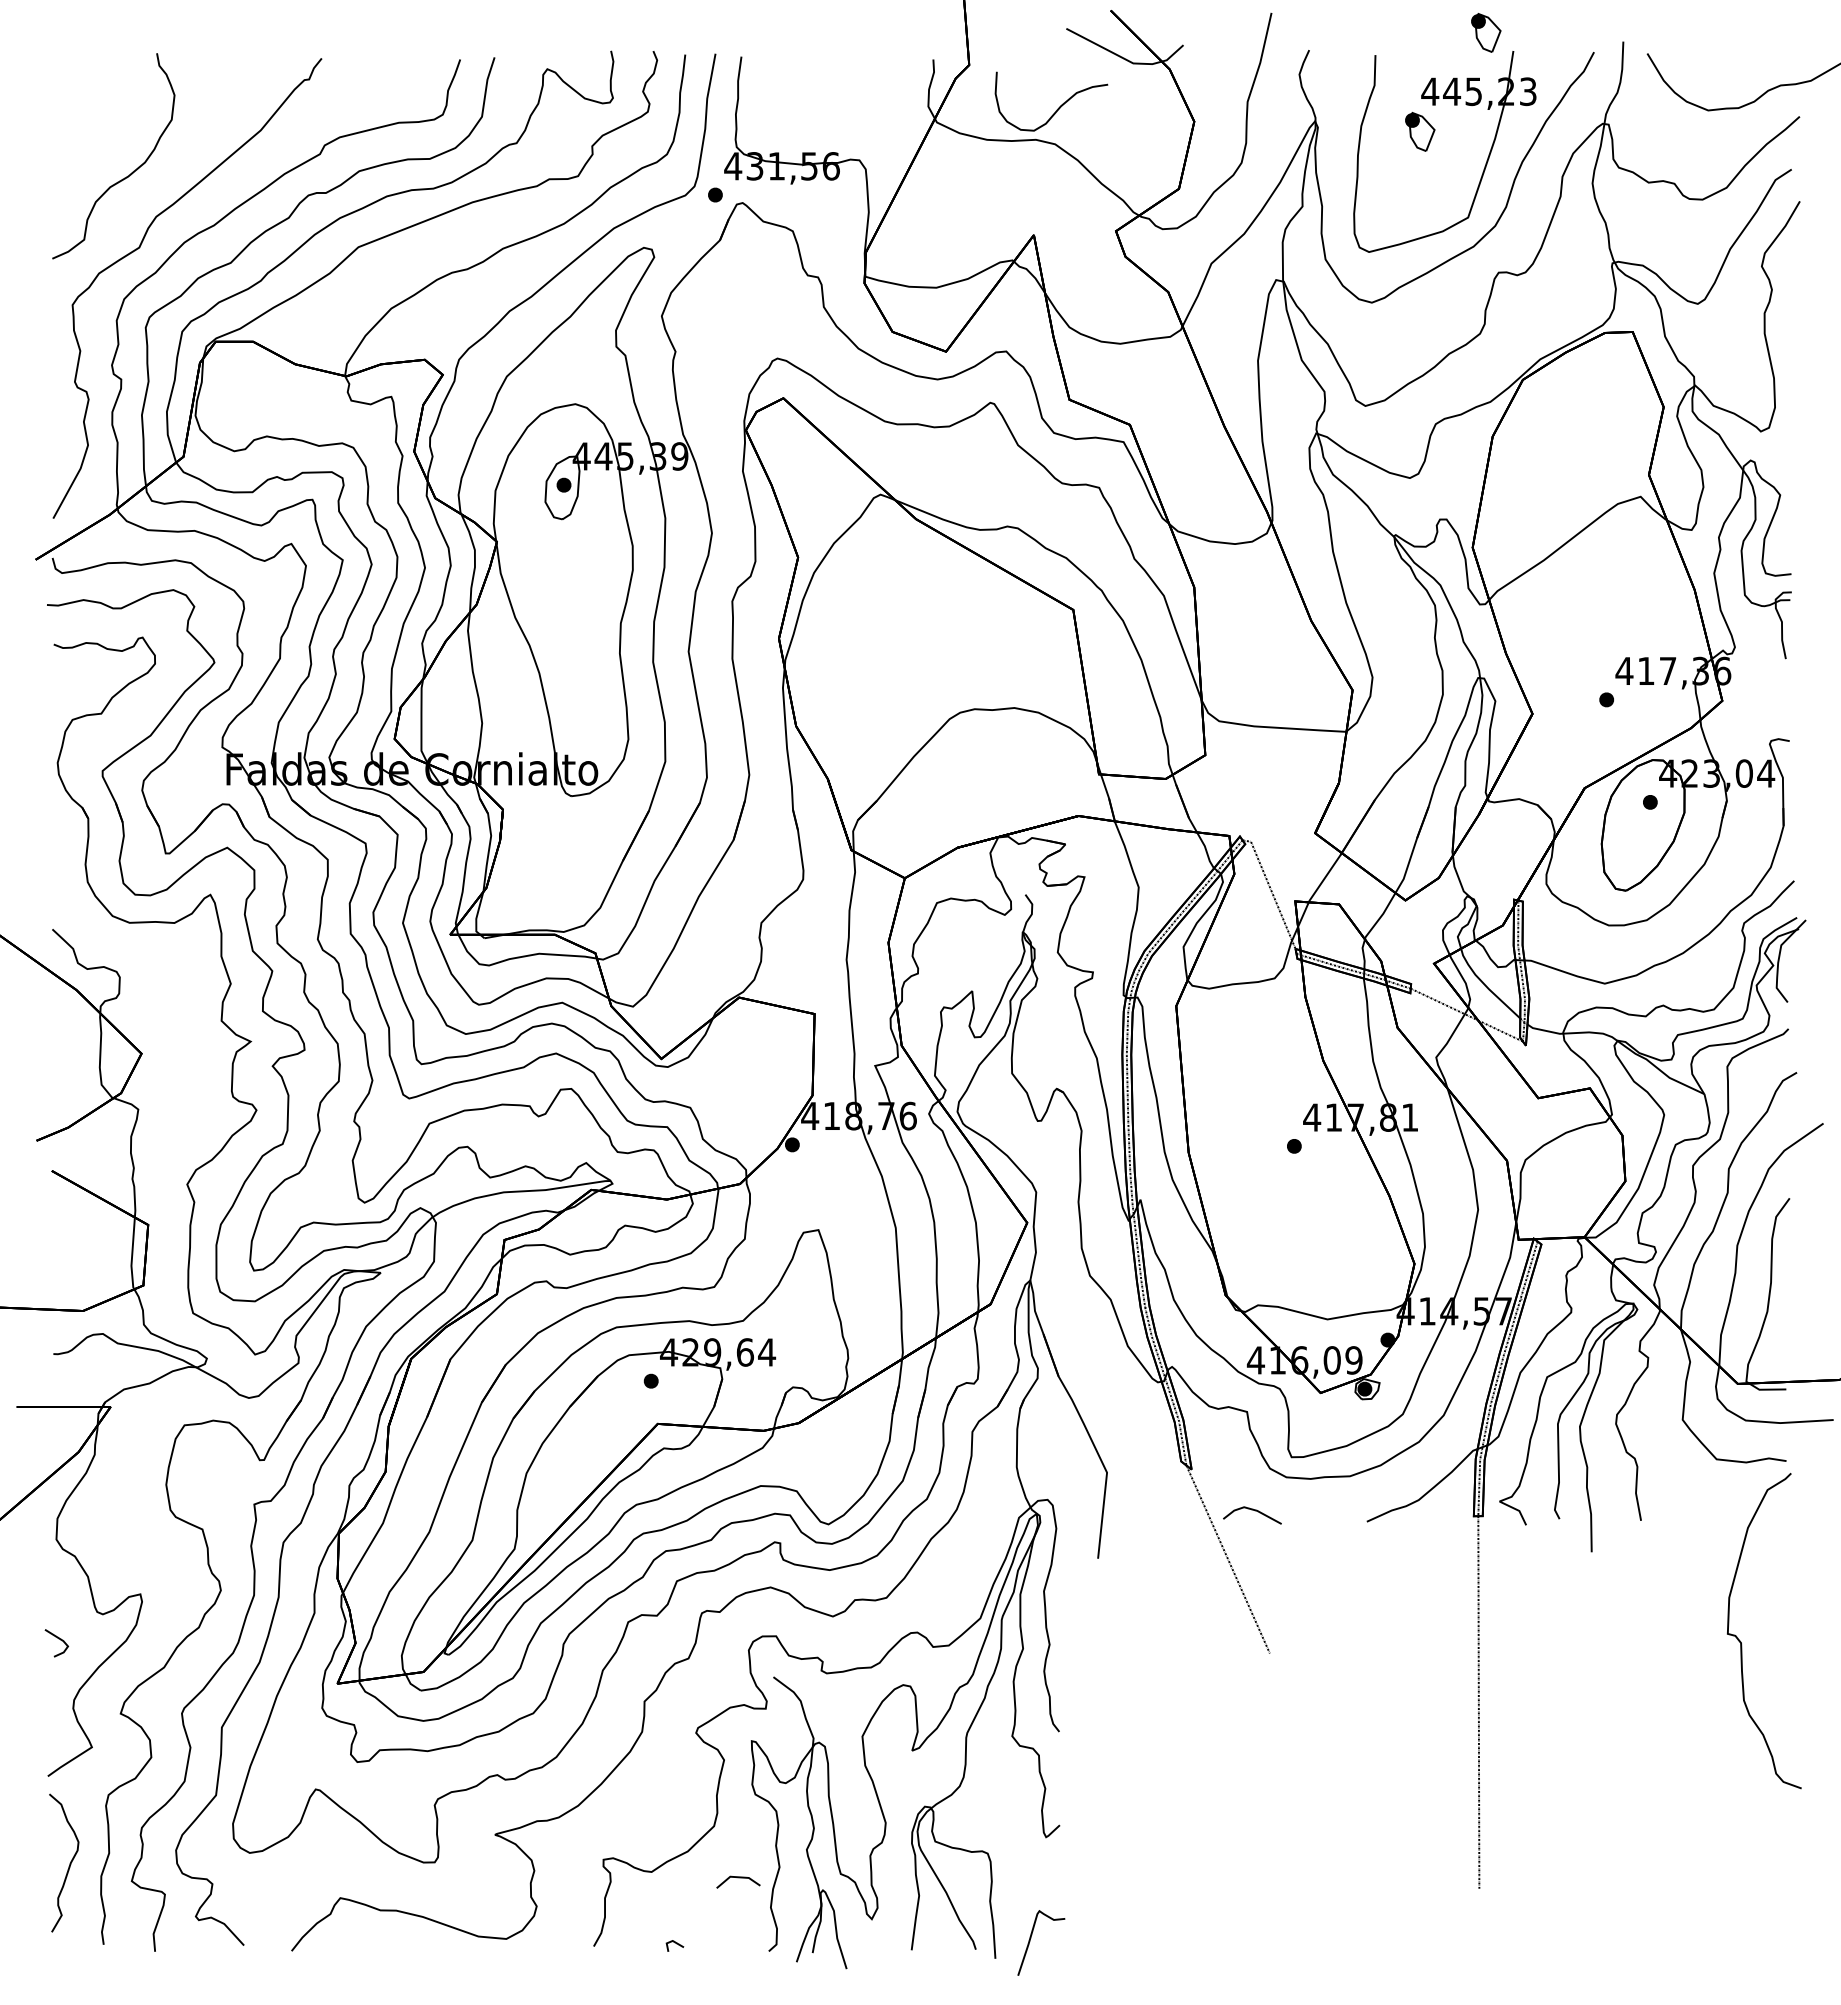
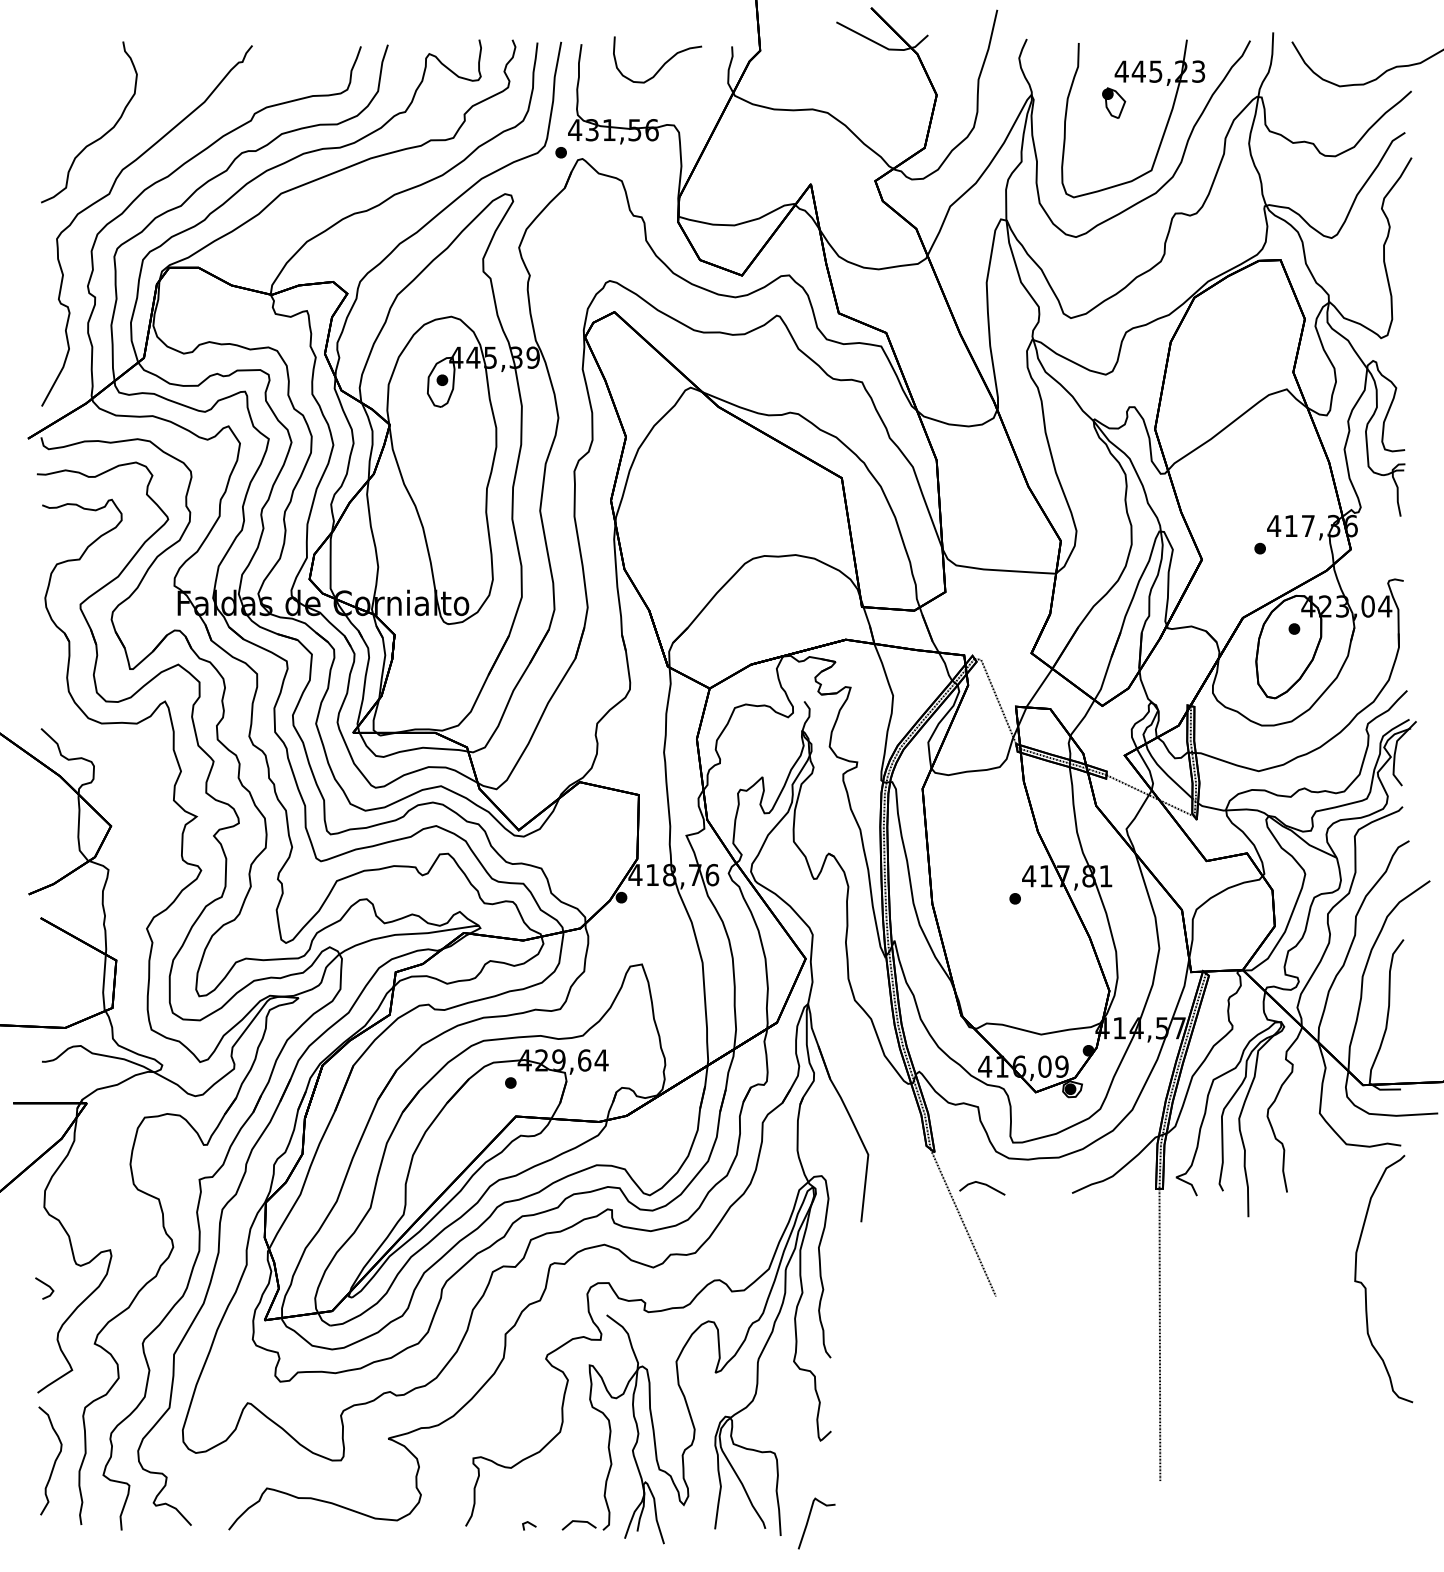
part: (1486, 32) -> (1165, 25), removed
curve: (1058, 107) -> (663, 64), moved
line: (738, 1878) -> (579, 1522), moved

